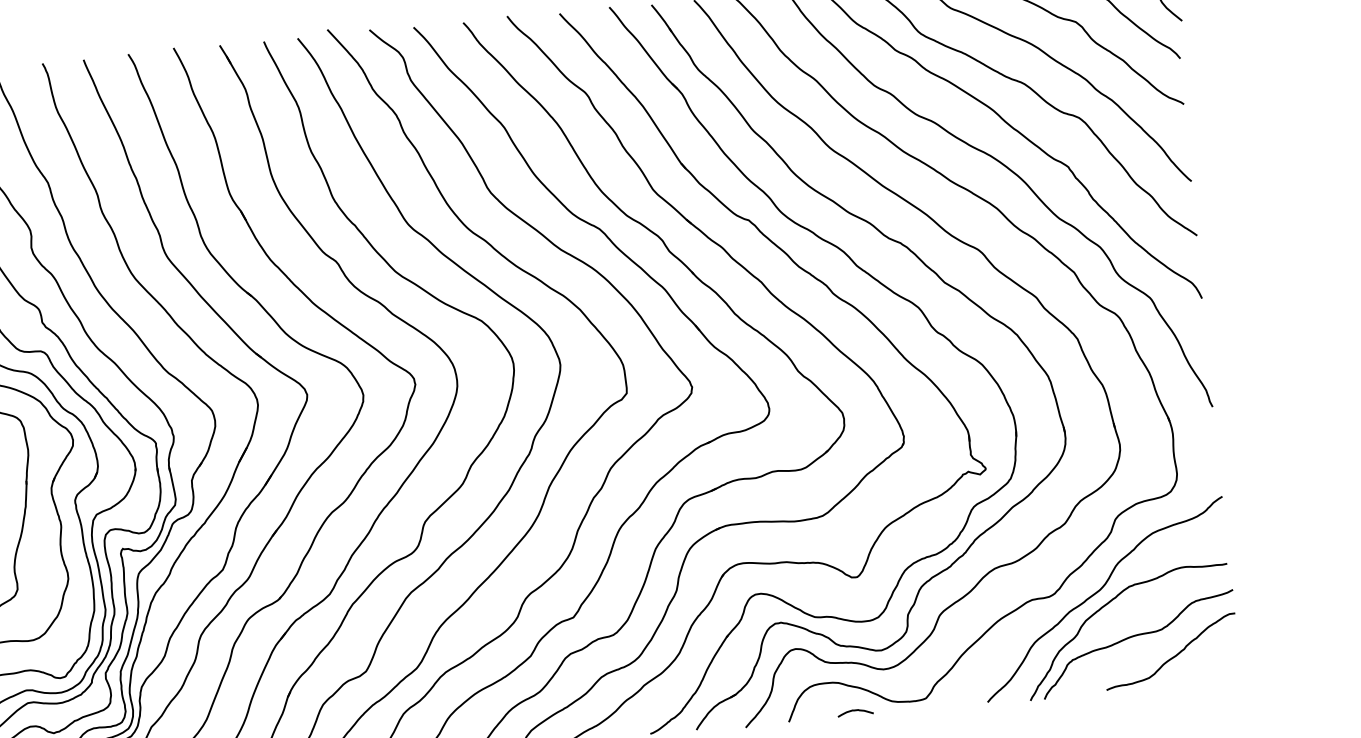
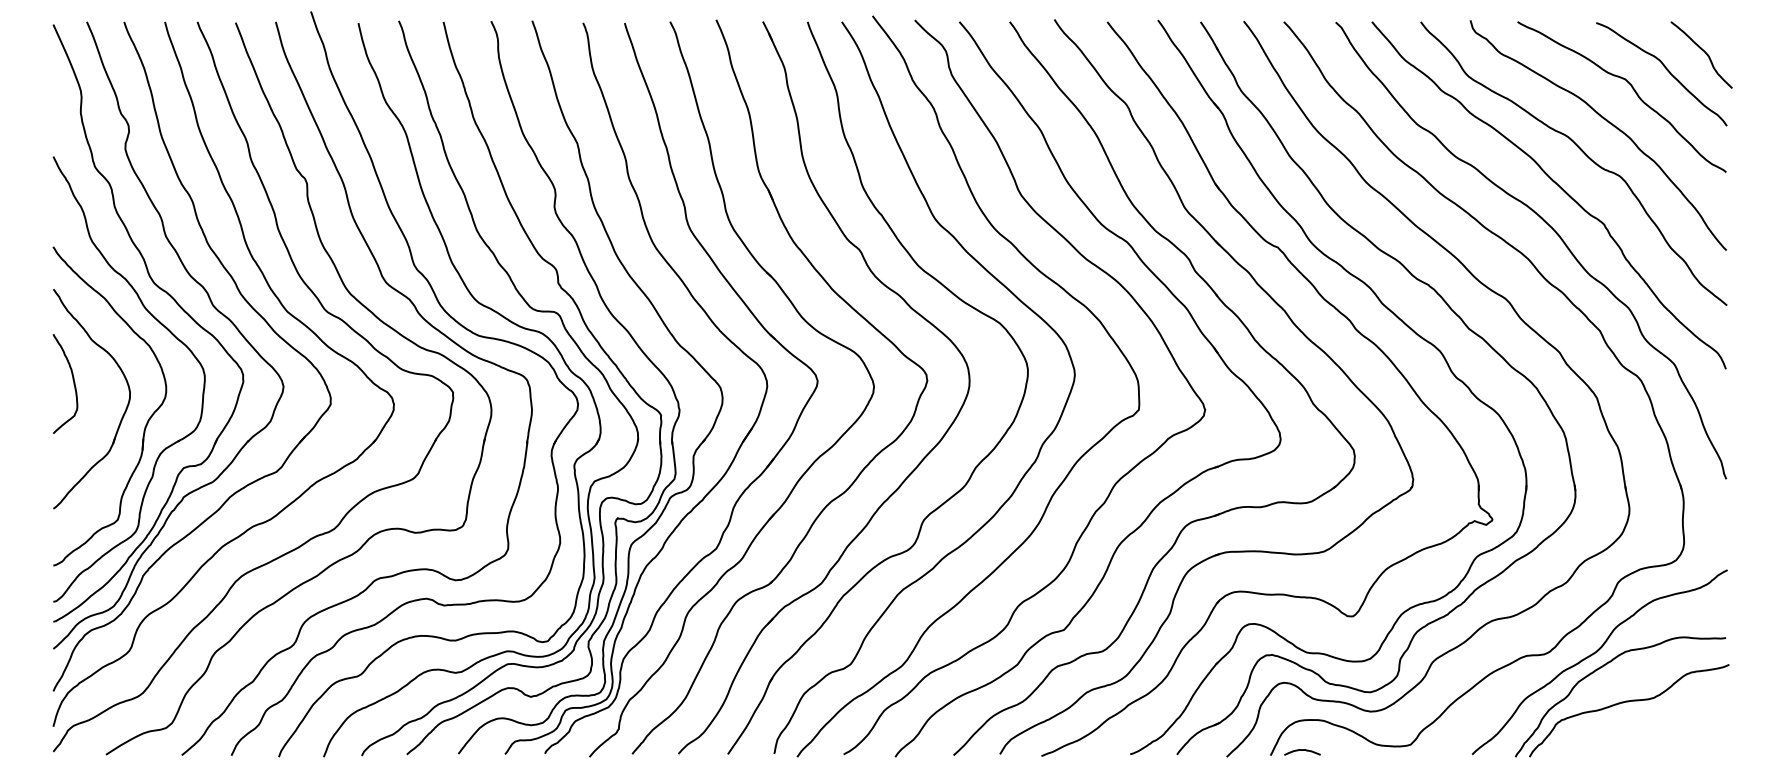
curve: (1173, 655) -> (1663, 725), removed
curve: (855, 710) -> (1302, 750), moved

